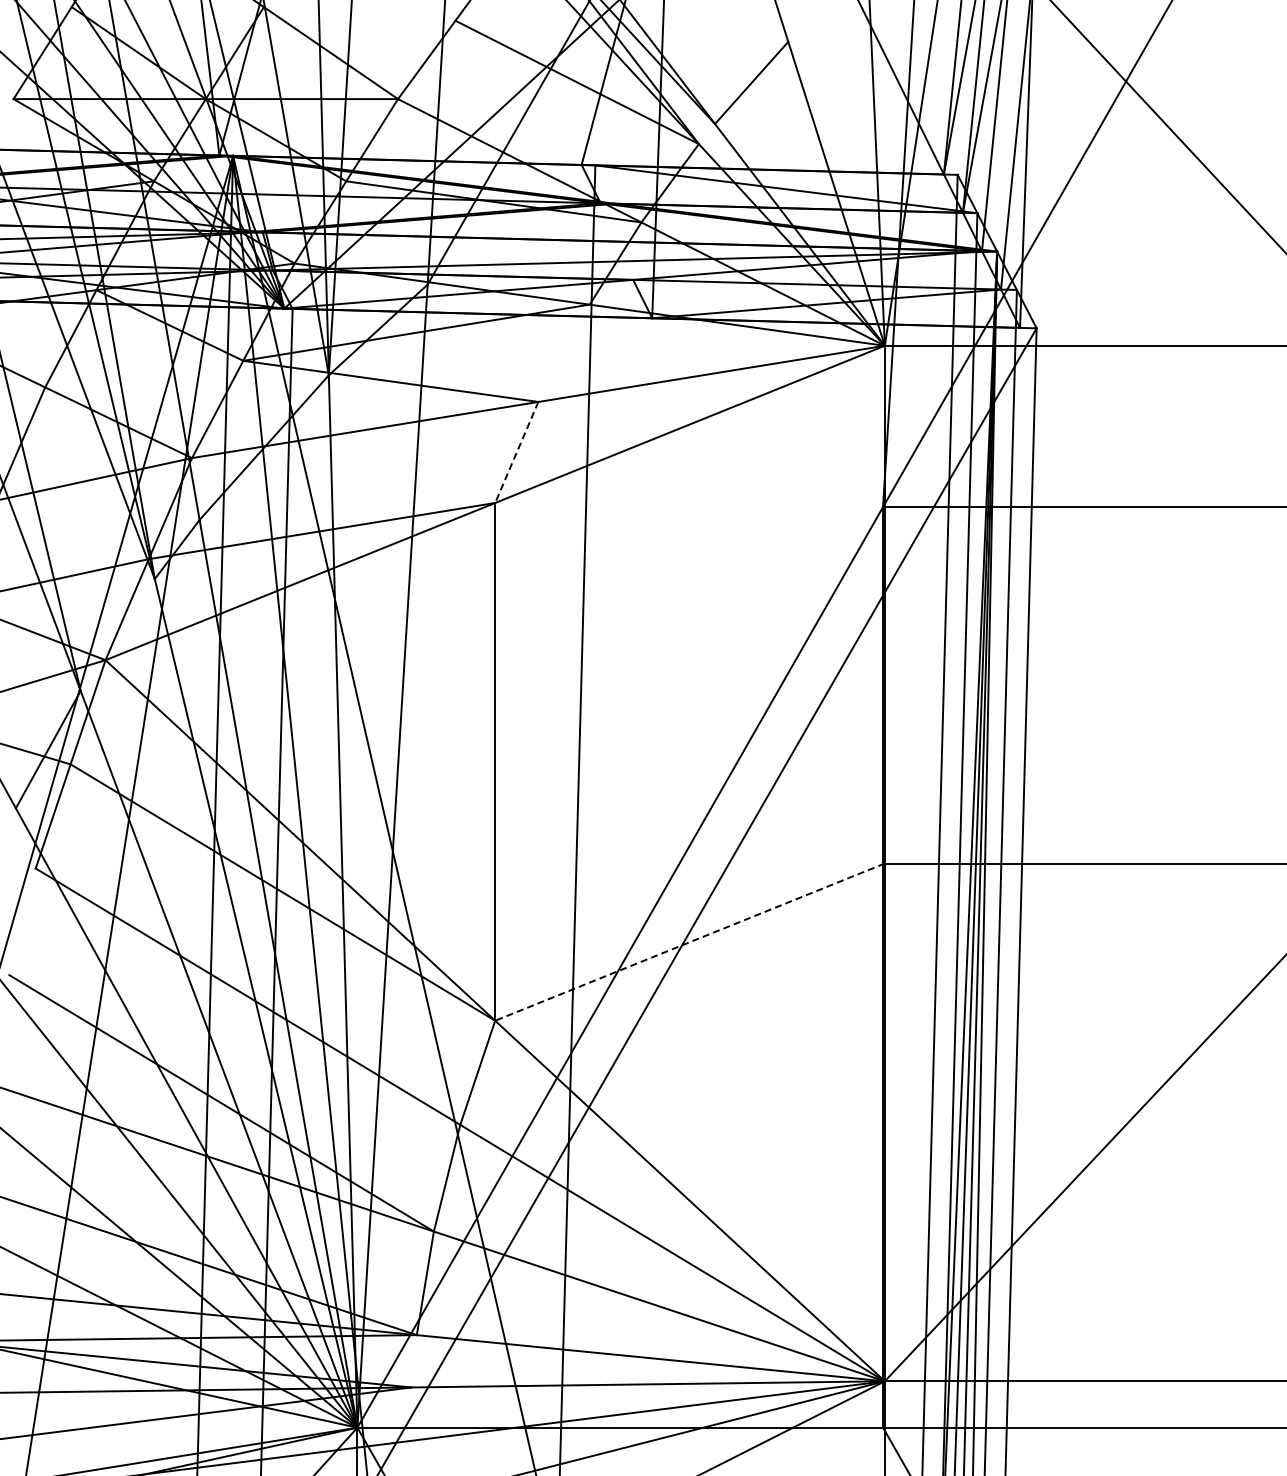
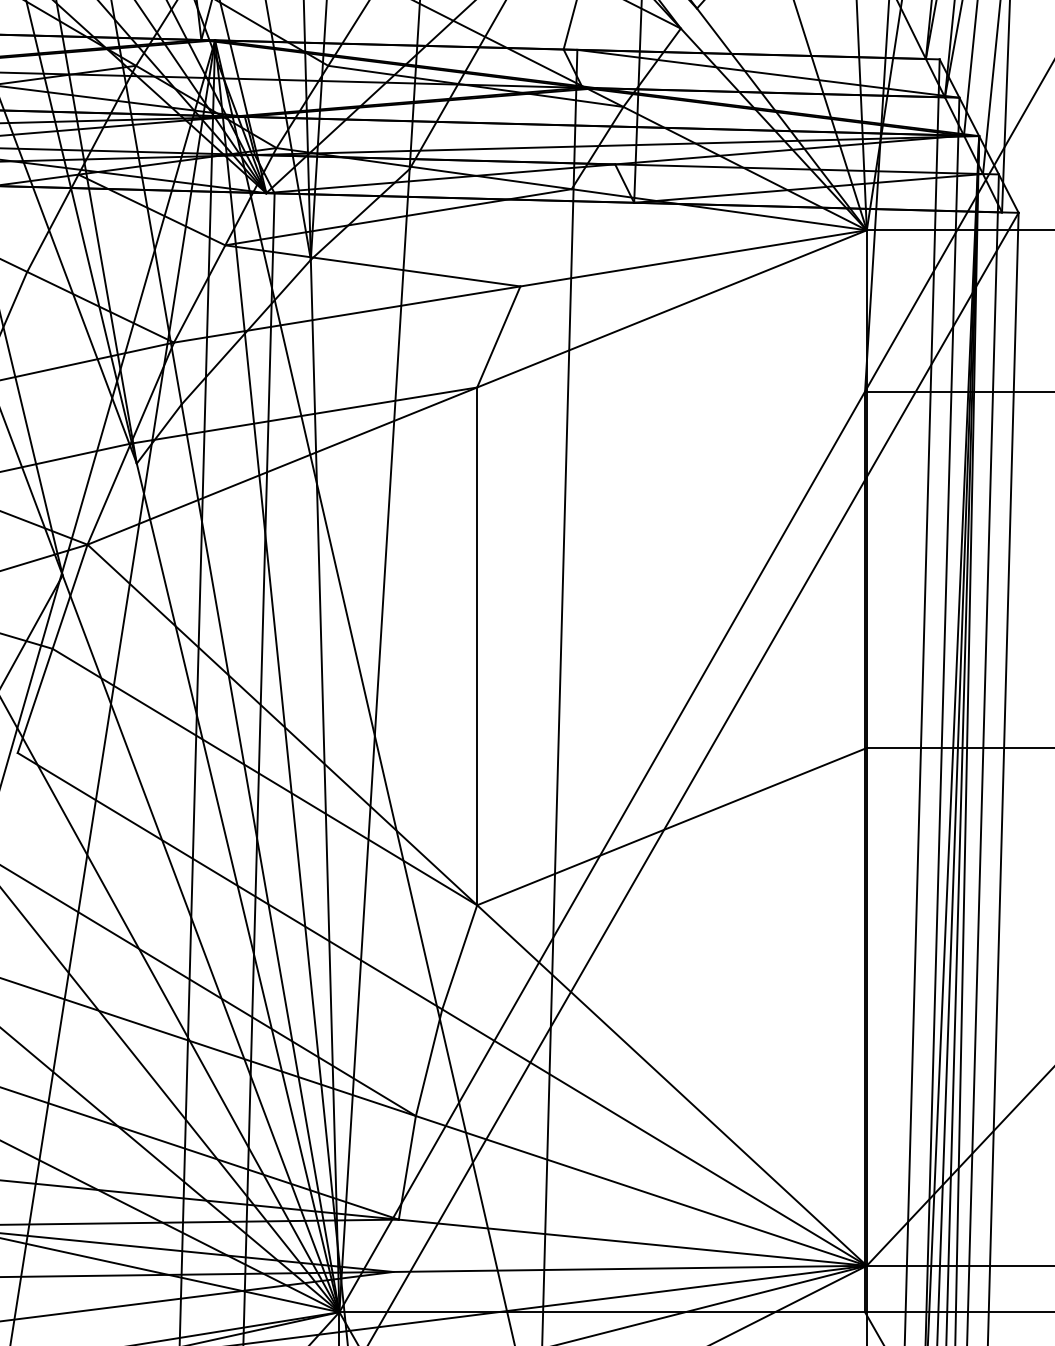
line: (516, 452) -> (498, 337), dashed -> solid
line: (689, 942) -> (671, 827), dashed -> solid

